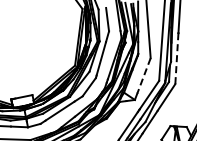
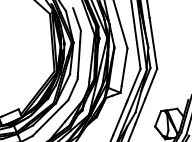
line: (176, 58) -> (152, 43), dashed -> solid
line: (143, 75) -> (124, 66), dashed -> solid

